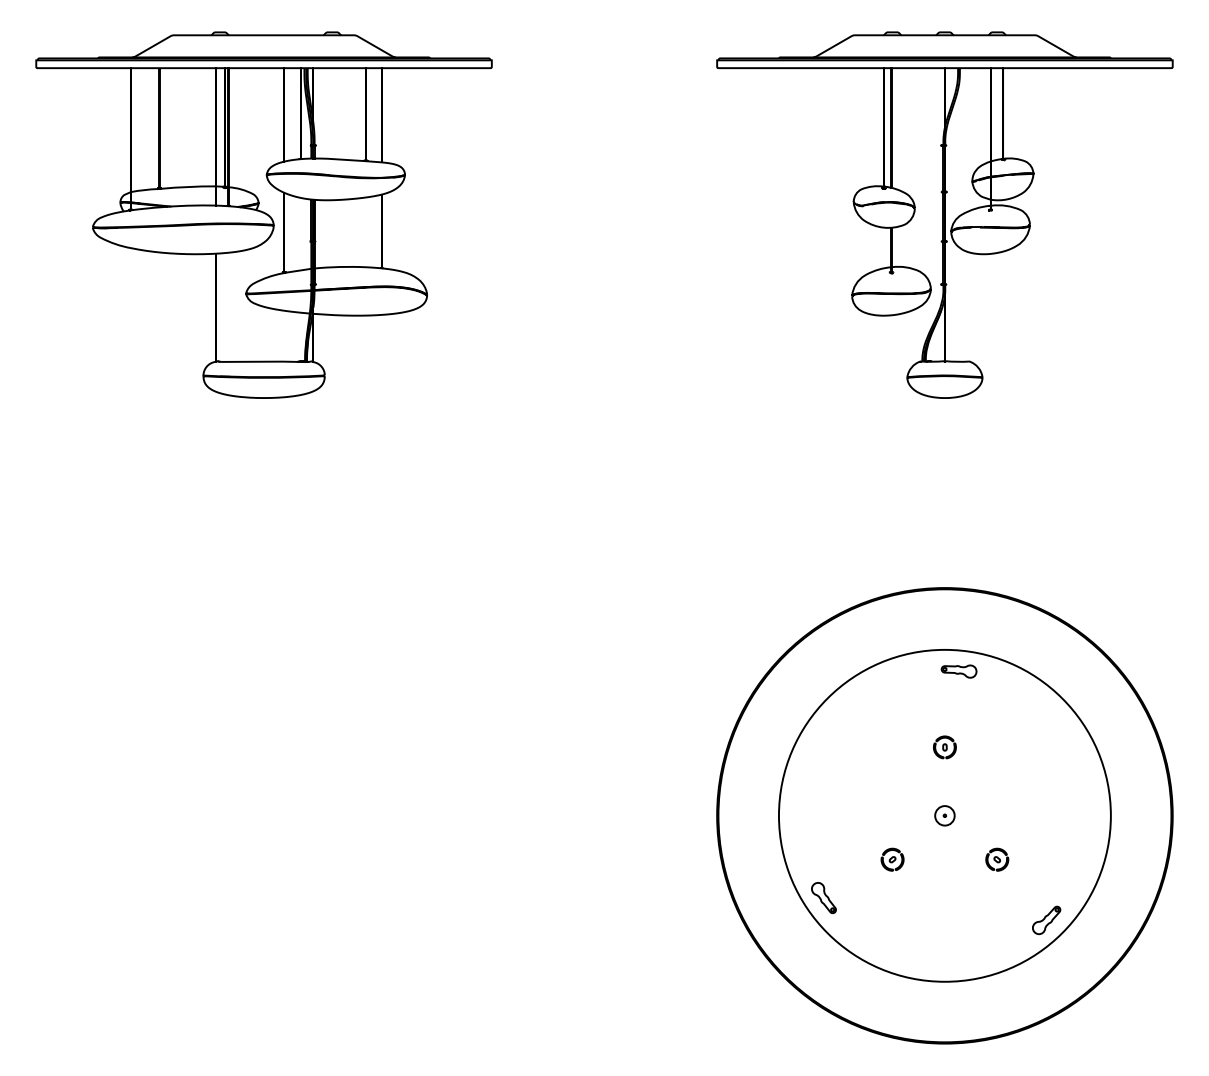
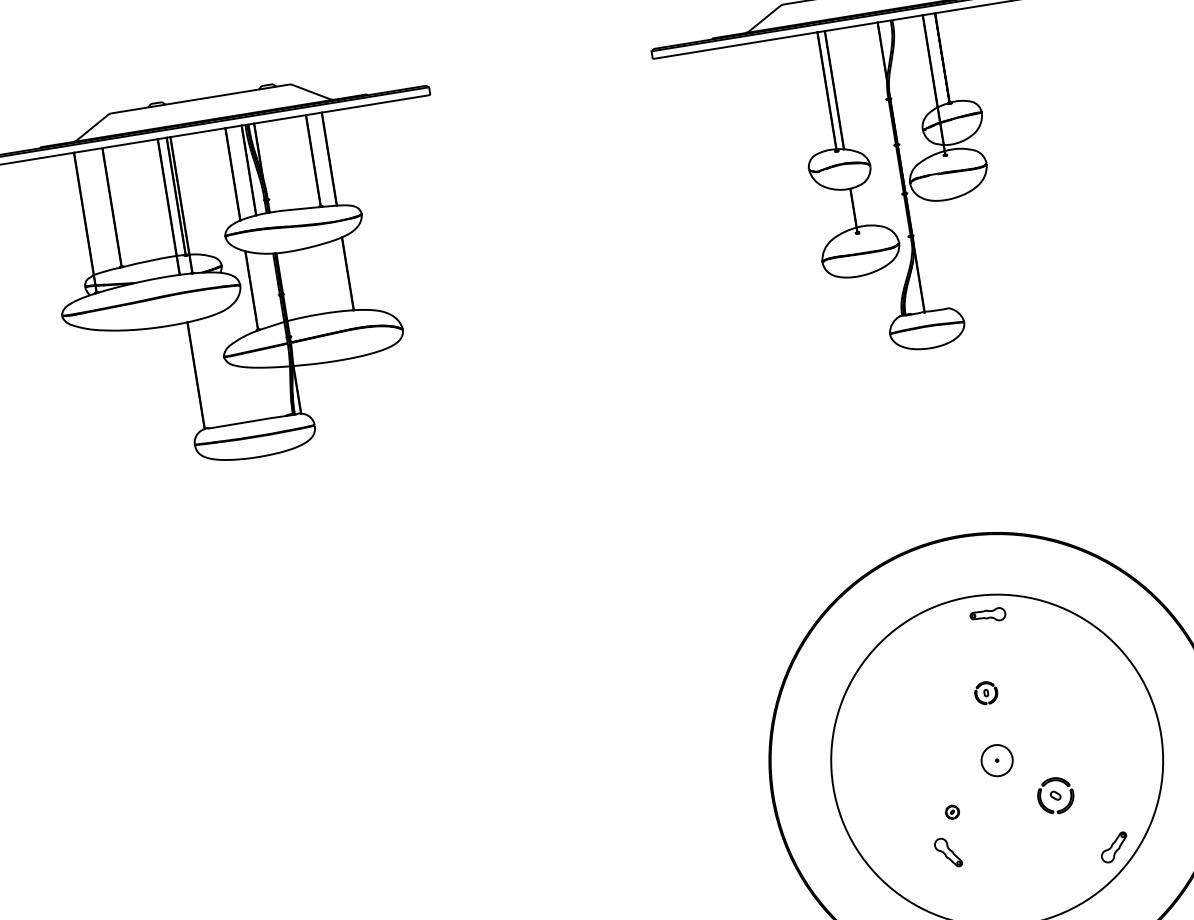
circle: (944, 815) -> (996, 760), size x1.6
part: (892, 859) -> (952, 812), size x0.6
part: (997, 859) -> (1056, 795), size x1.6
part: (823, 897) -> (947, 852), moved

